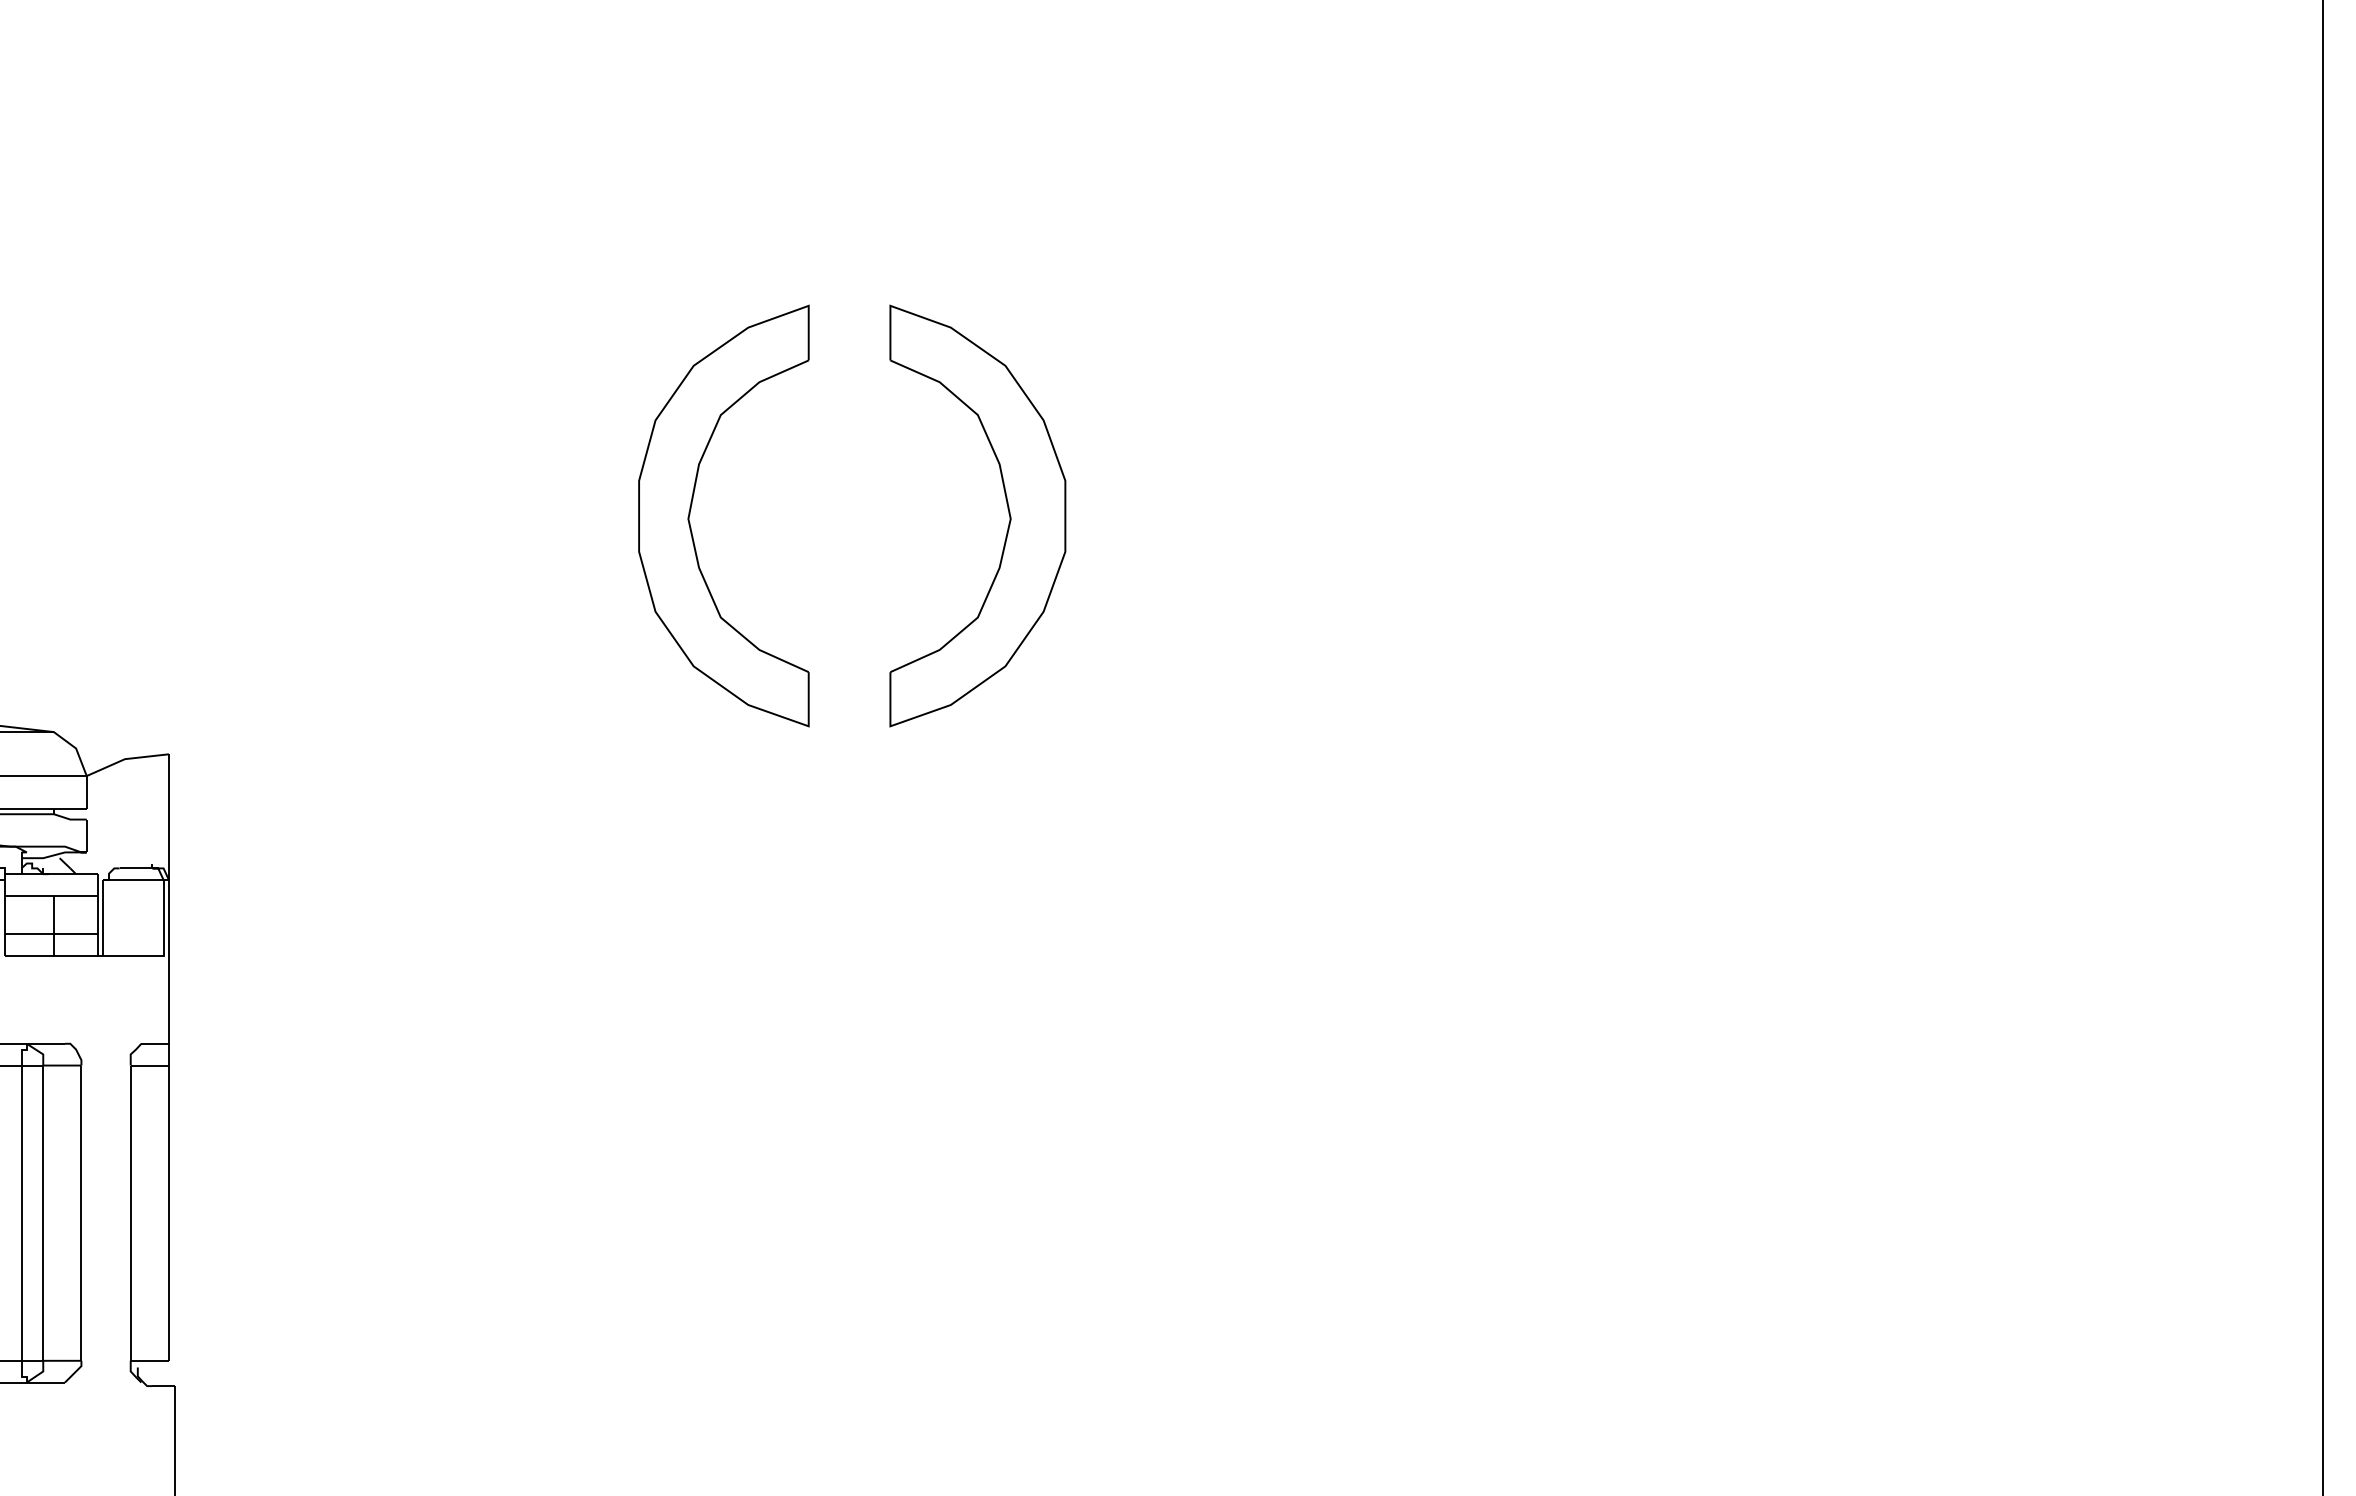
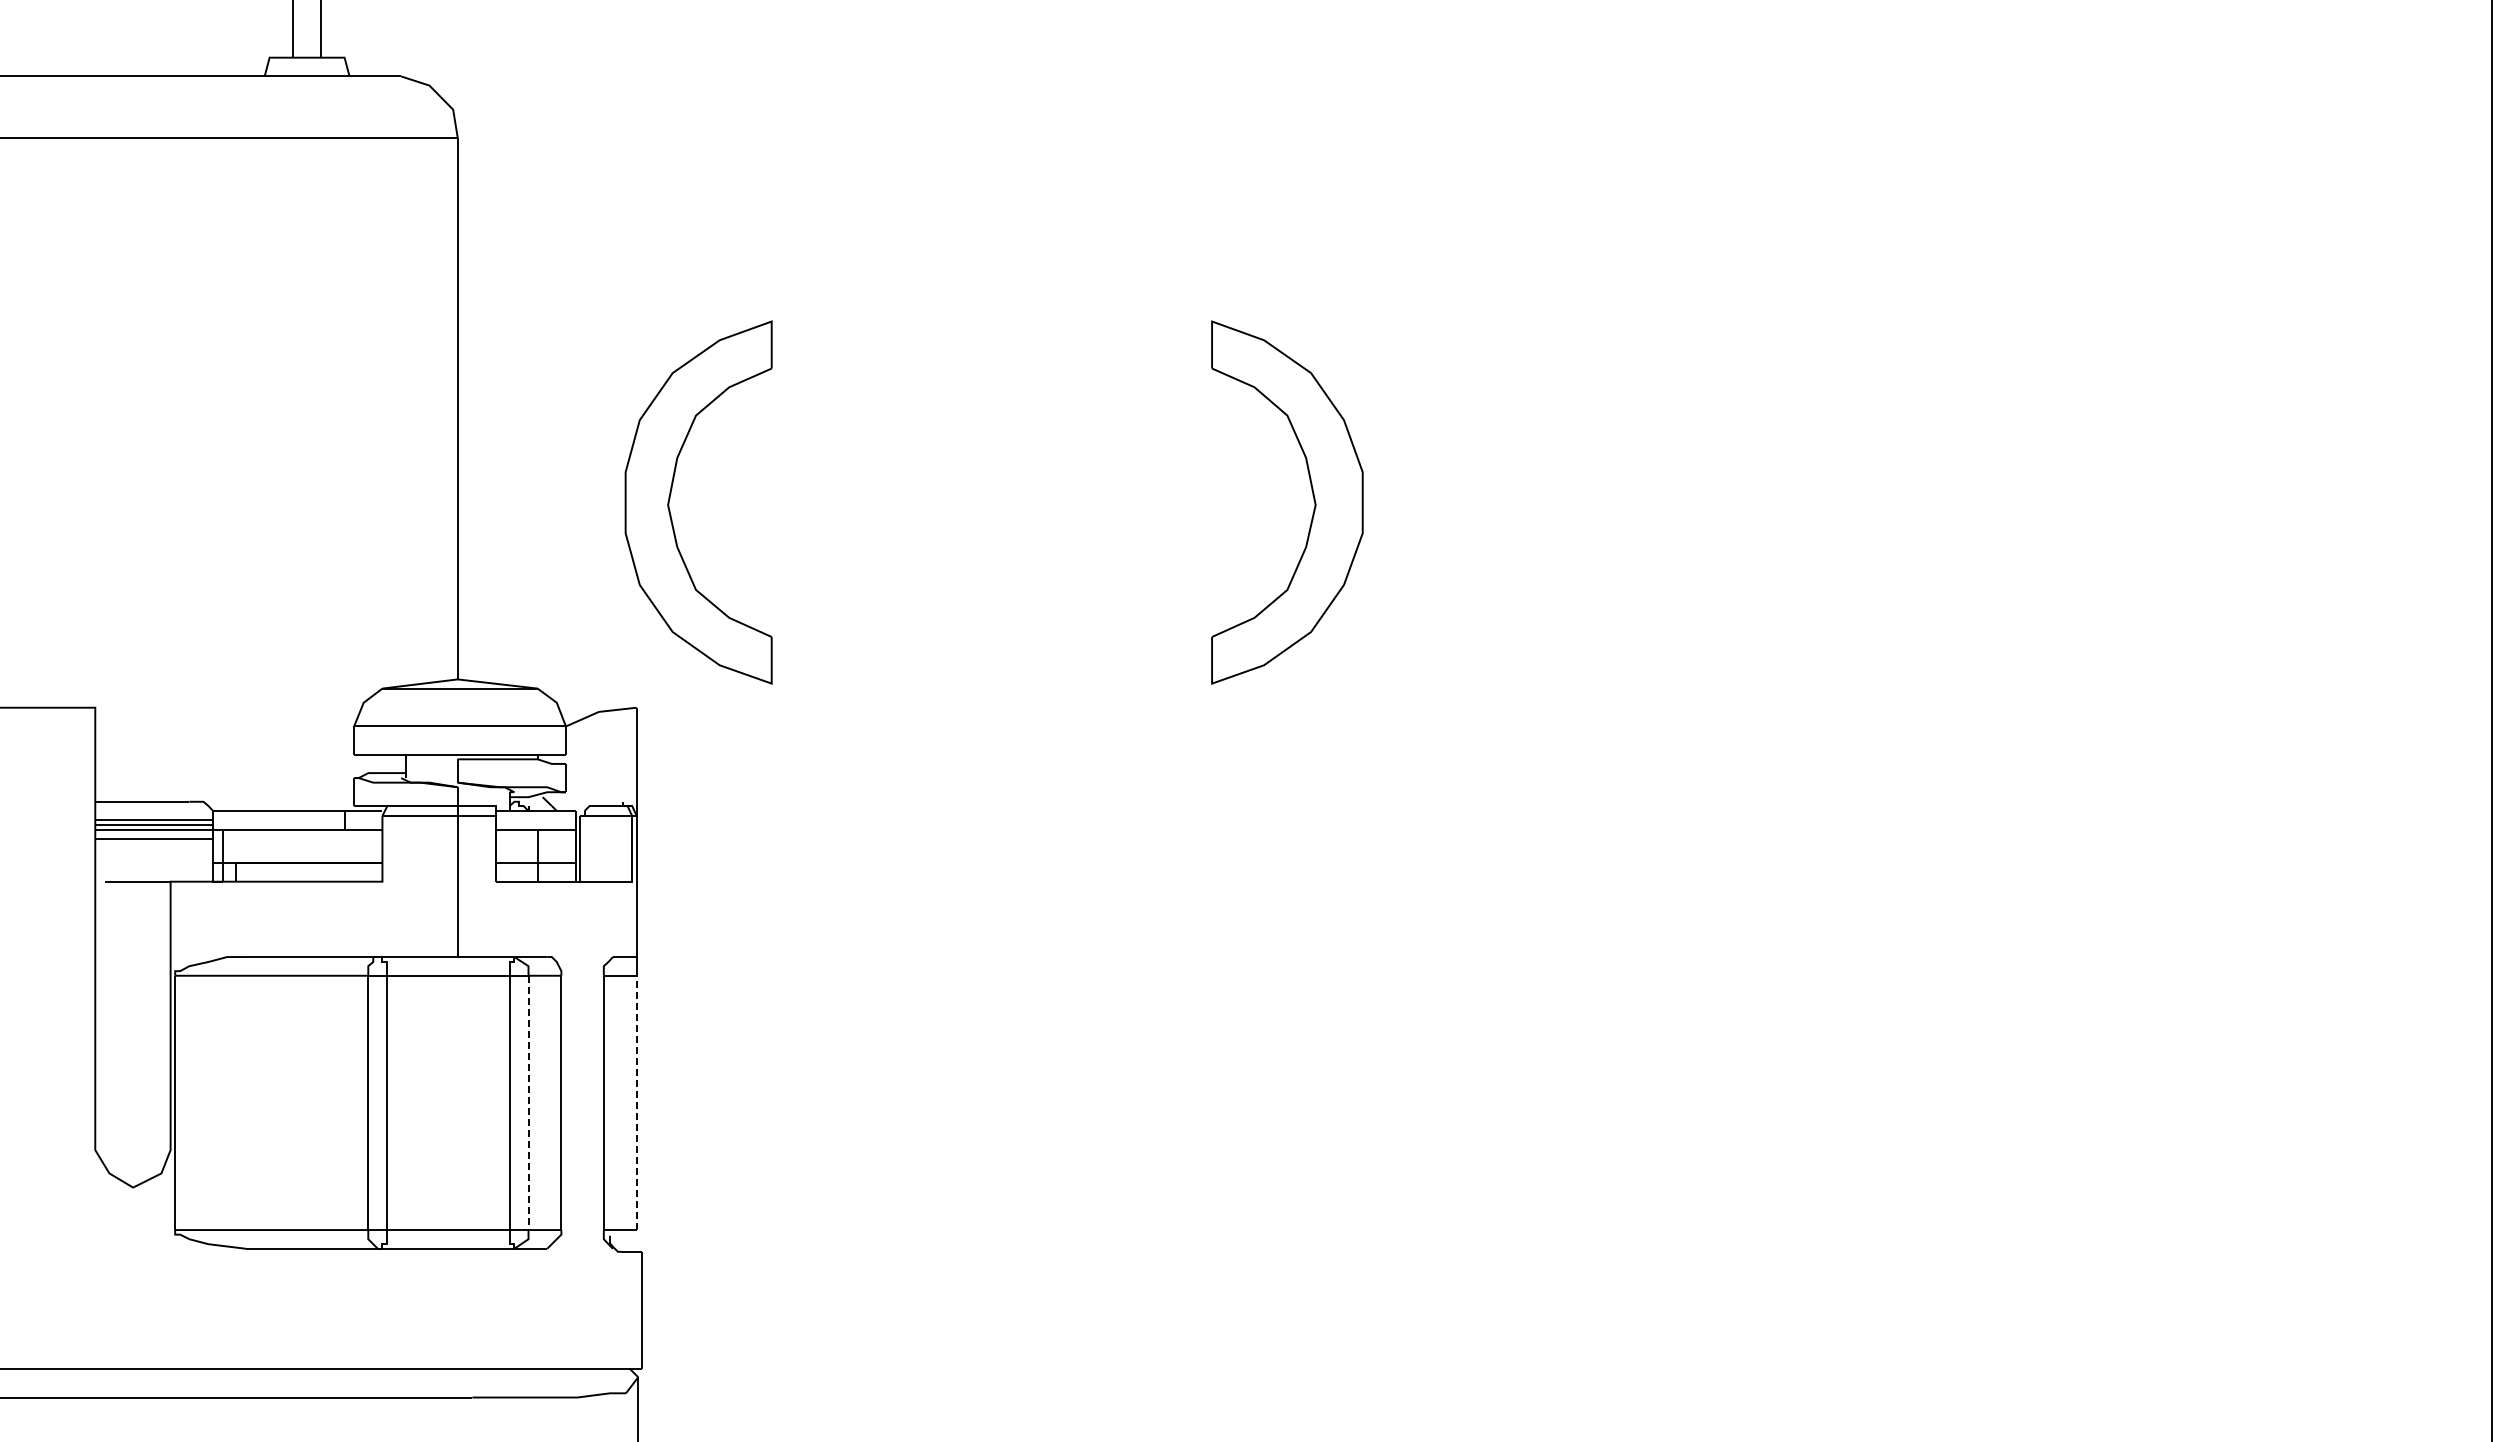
part: (692, 506) -> (671, 494), moved
part: (1007, 507) -> (1312, 495), moved
line: (168, 1212) -> (636, 1102), solid -> dashed
line: (43, 1213) -> (528, 1103), solid -> dashed

